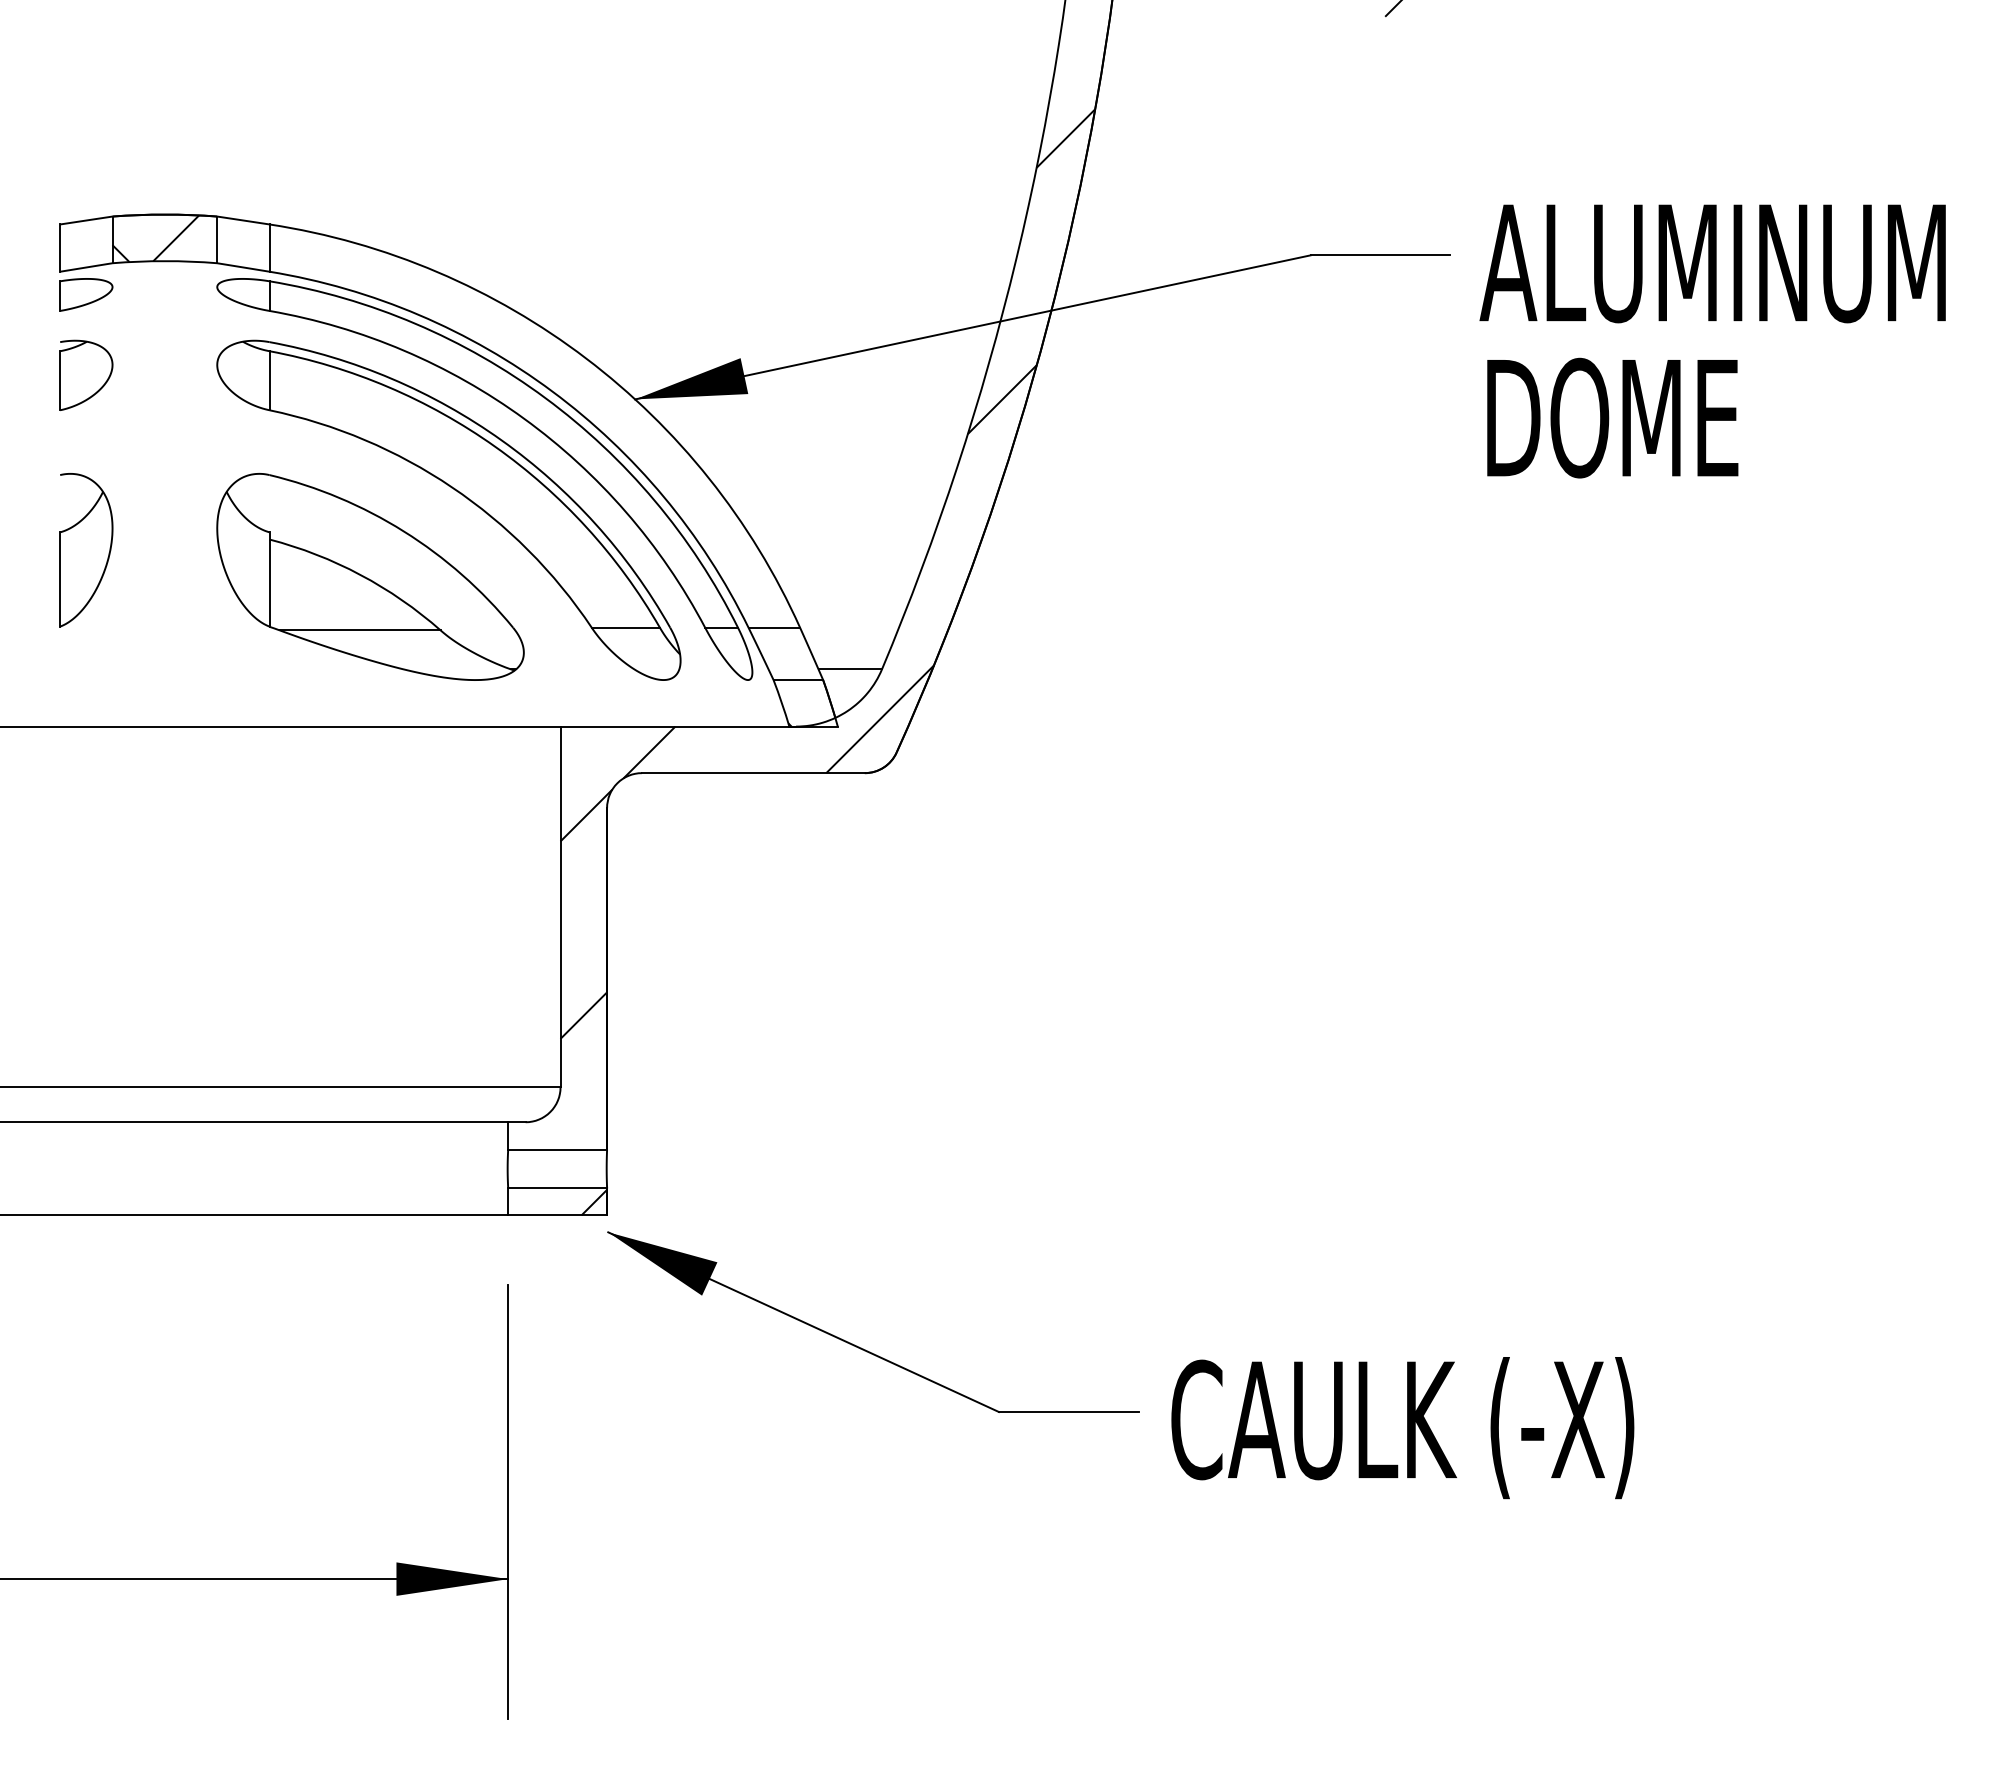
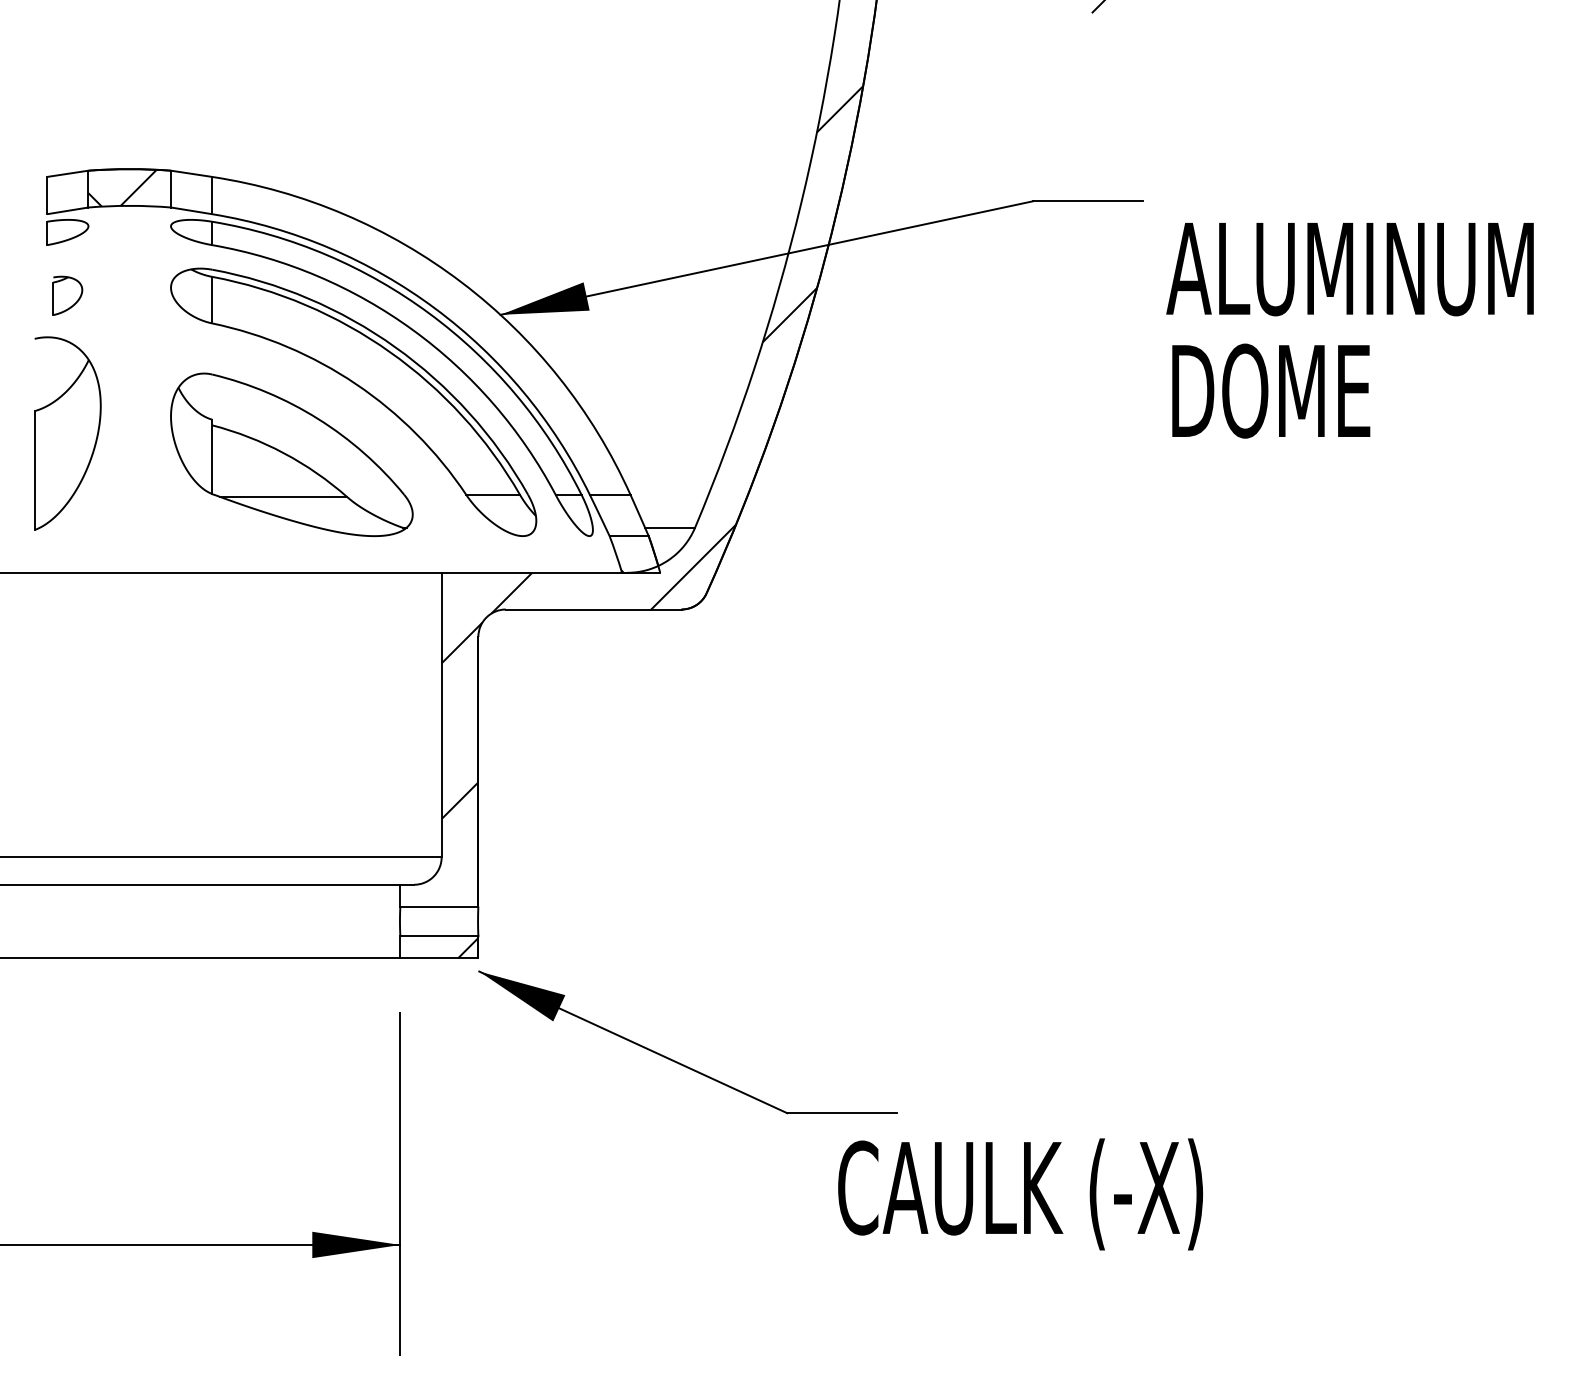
text: (1712, 341) -> (1349, 330), moved
part: (86, 374) -> (67, 295), size x0.7
part: (86, 550) -> (67, 433), size x1.6
text: (1402, 1428) -> (1020, 1194), moved

